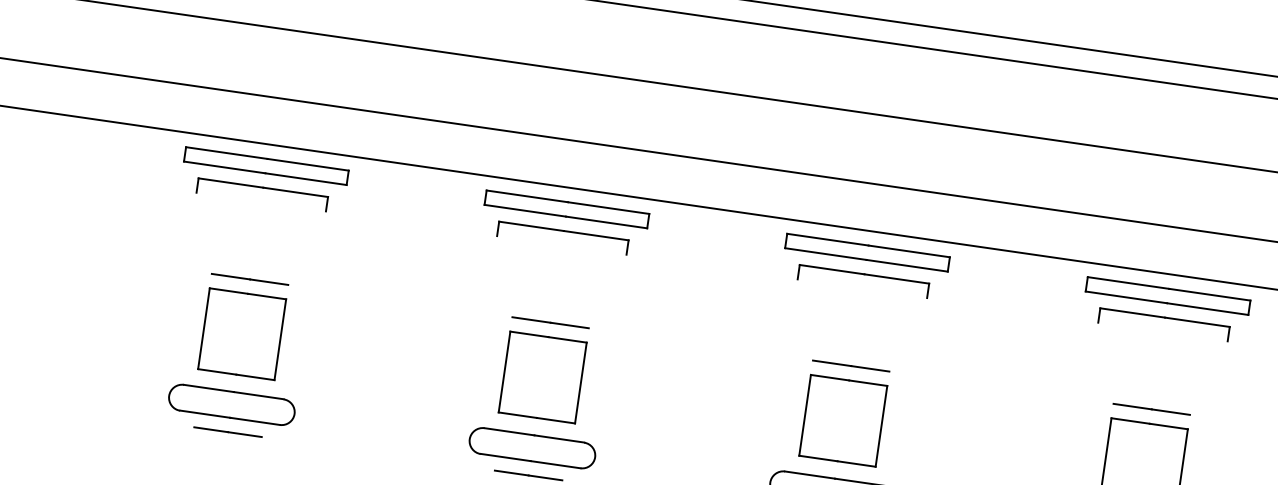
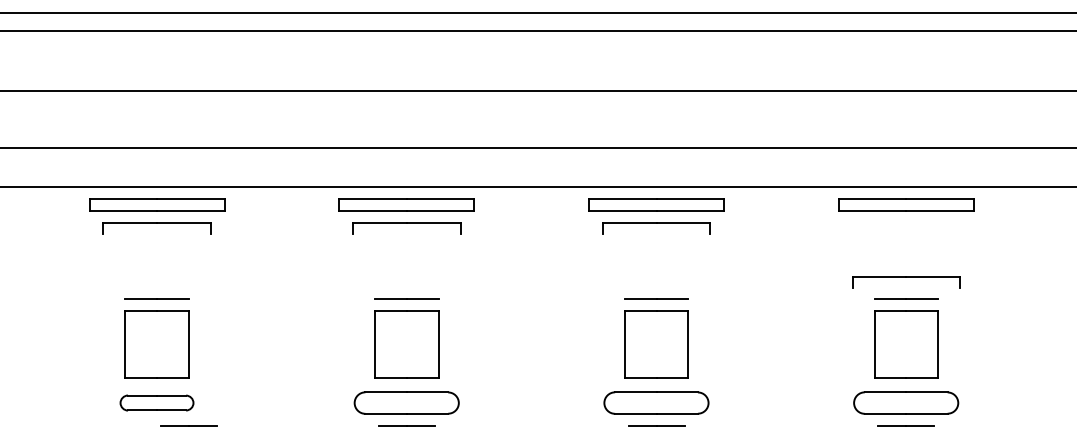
part: (1164, 324) -> (906, 282), moved
part: (231, 404) -> (156, 402), size x0.7
line: (227, 431) -> (188, 425), moved

